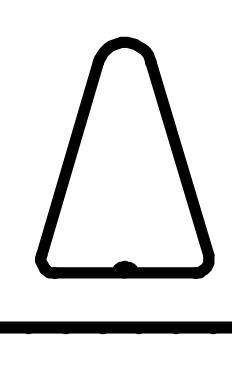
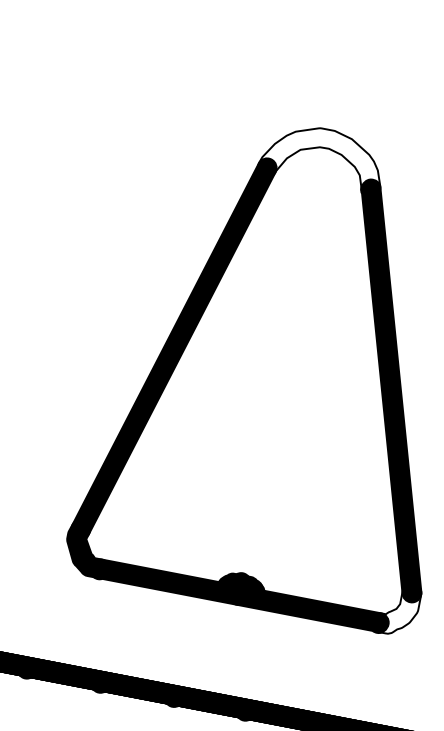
fill: (124, 52) -> (322, 158), removed
fill: (202, 263) -> (396, 606), removed

